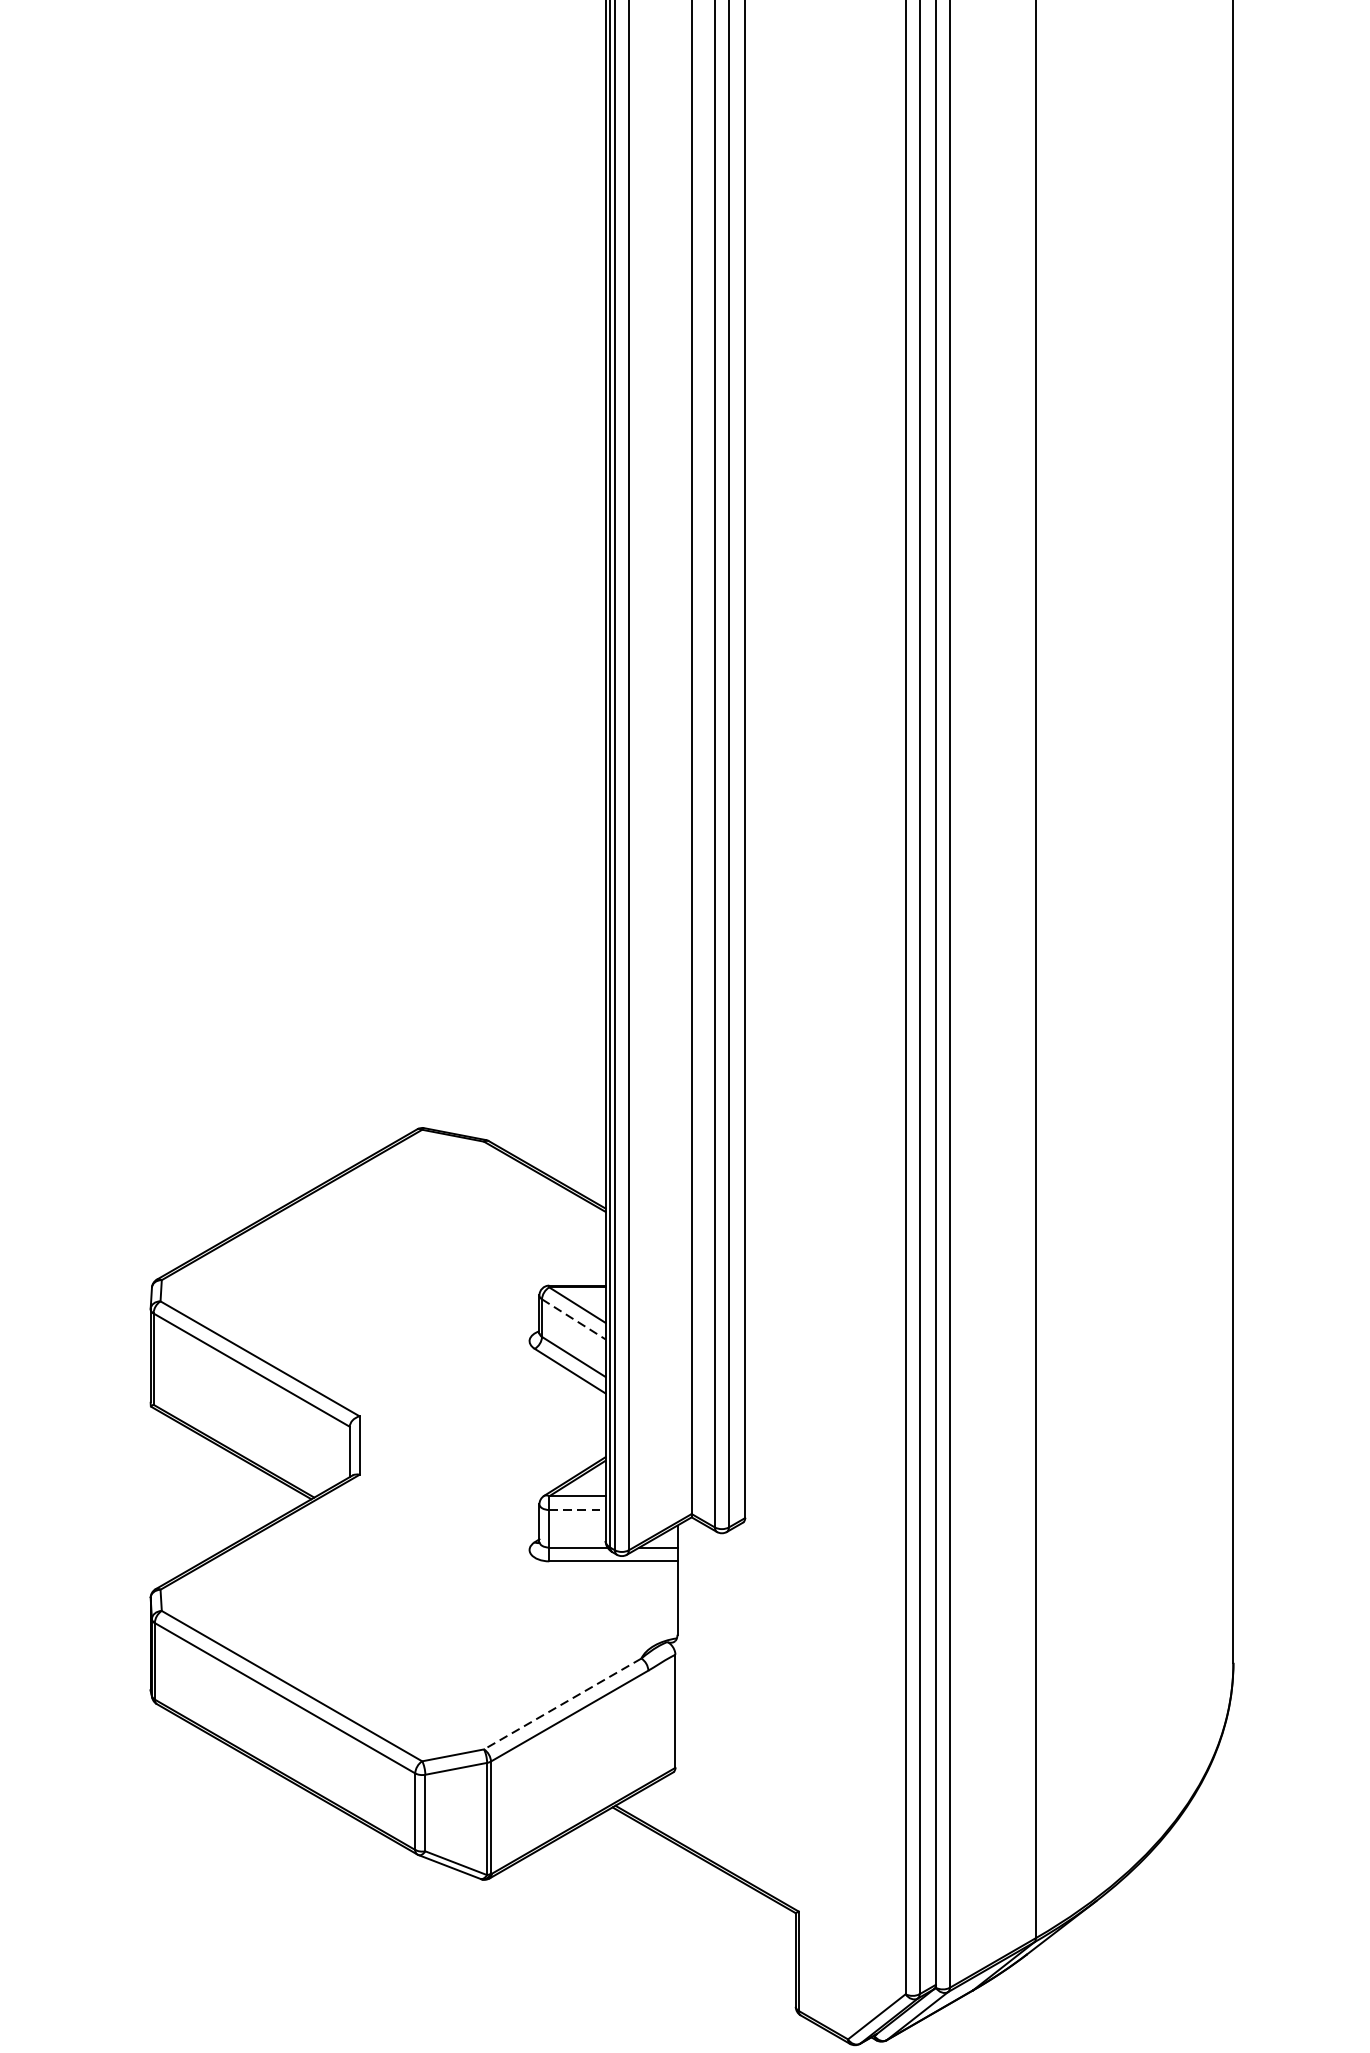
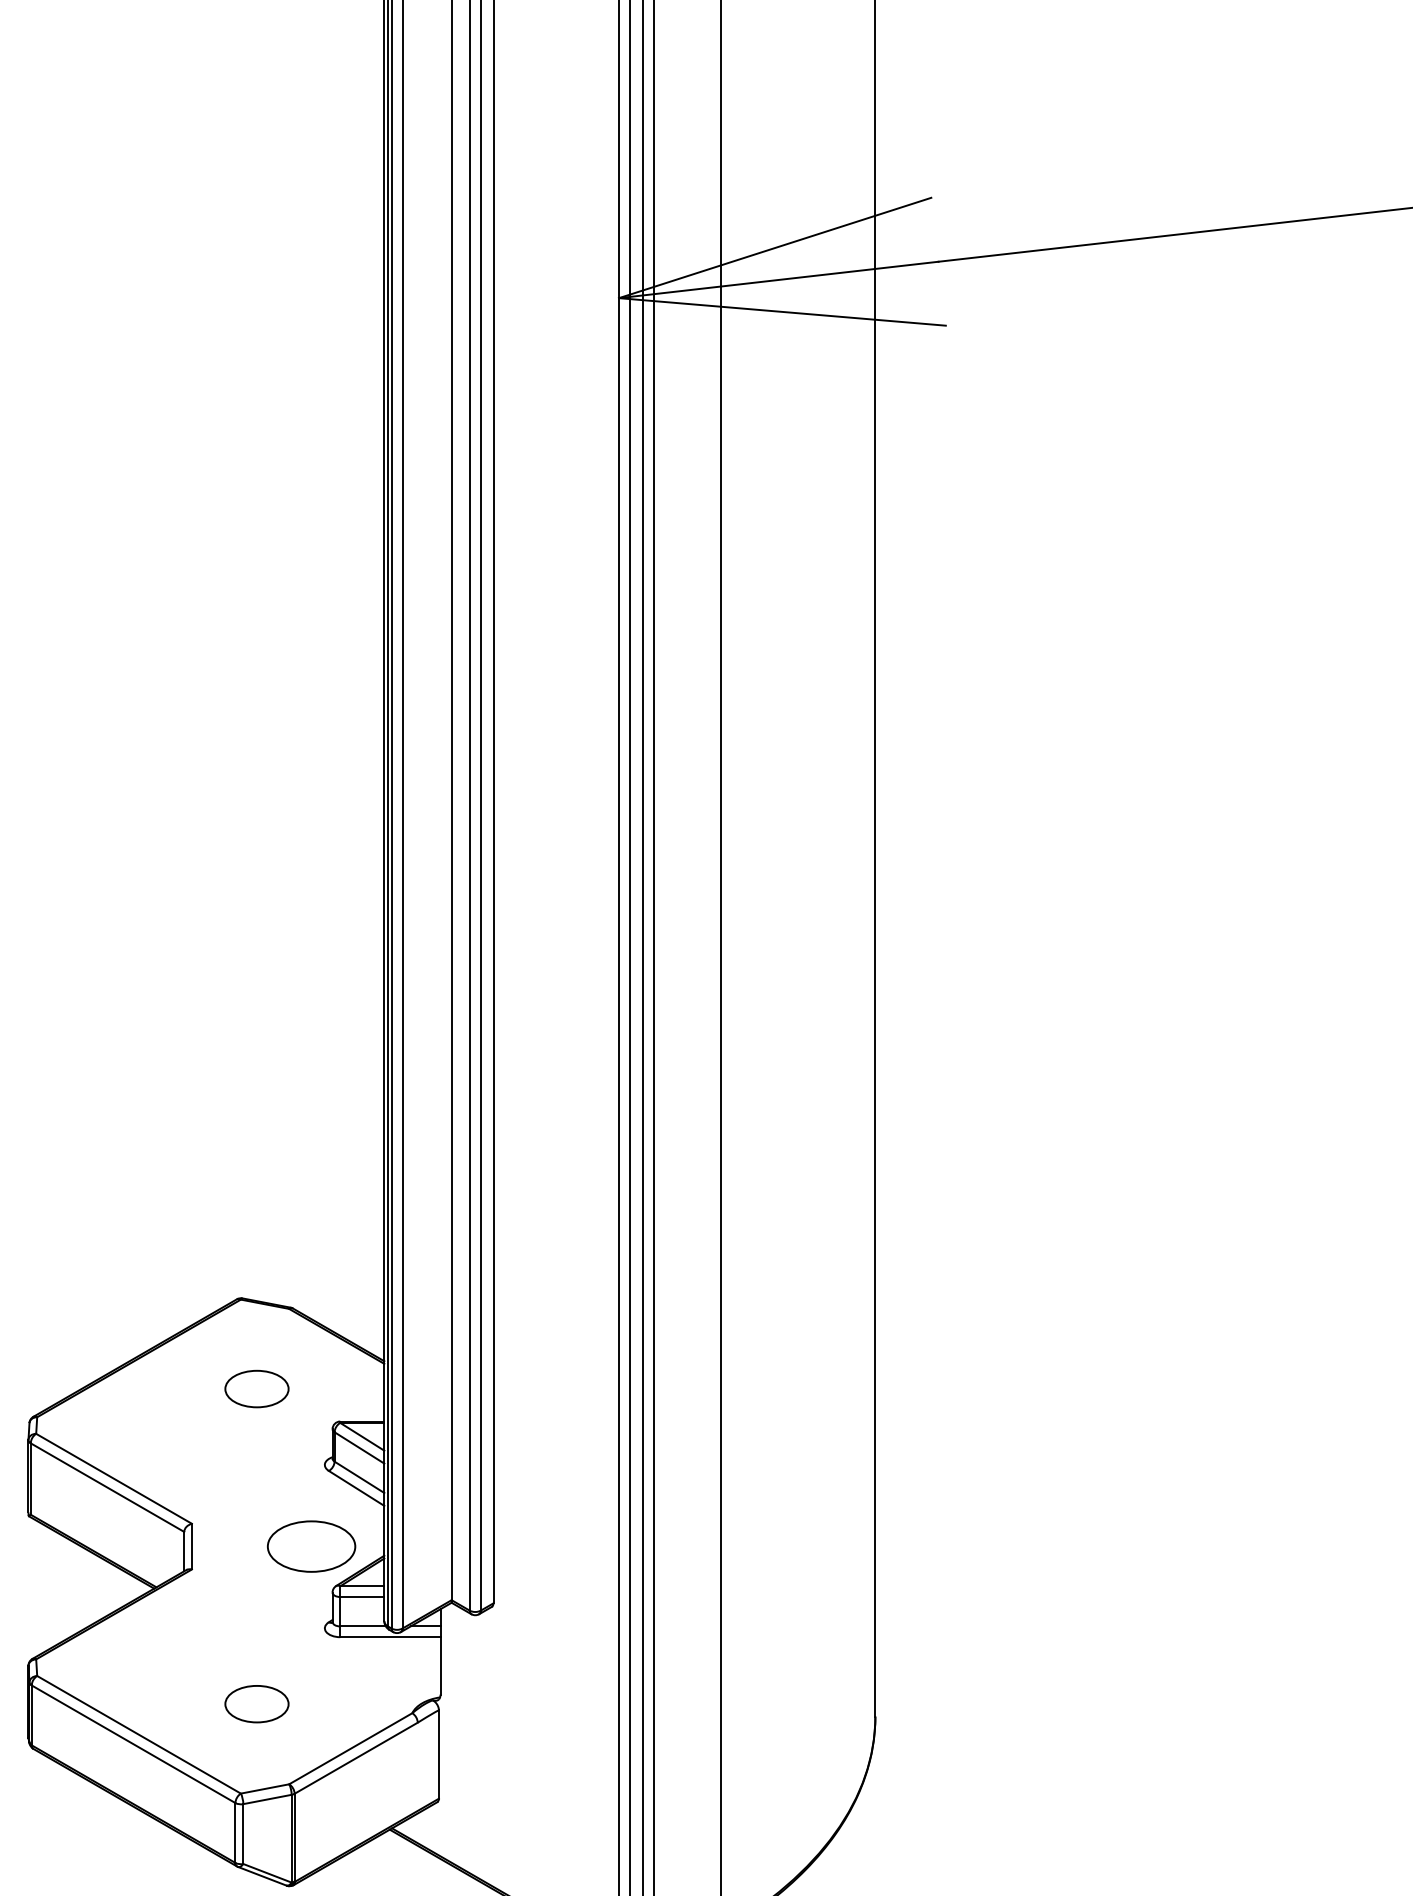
part: (442, 1243) -> (256, 1388), added
line: (573, 1320) -> (359, 1448), dashed -> solid
part: (512, 1445) -> (311, 1546), added
line: (577, 1510) -> (362, 1597), dashed -> solid
part: (442, 1647) -> (256, 1704), added
line: (562, 1704) -> (350, 1749), dashed -> solid

